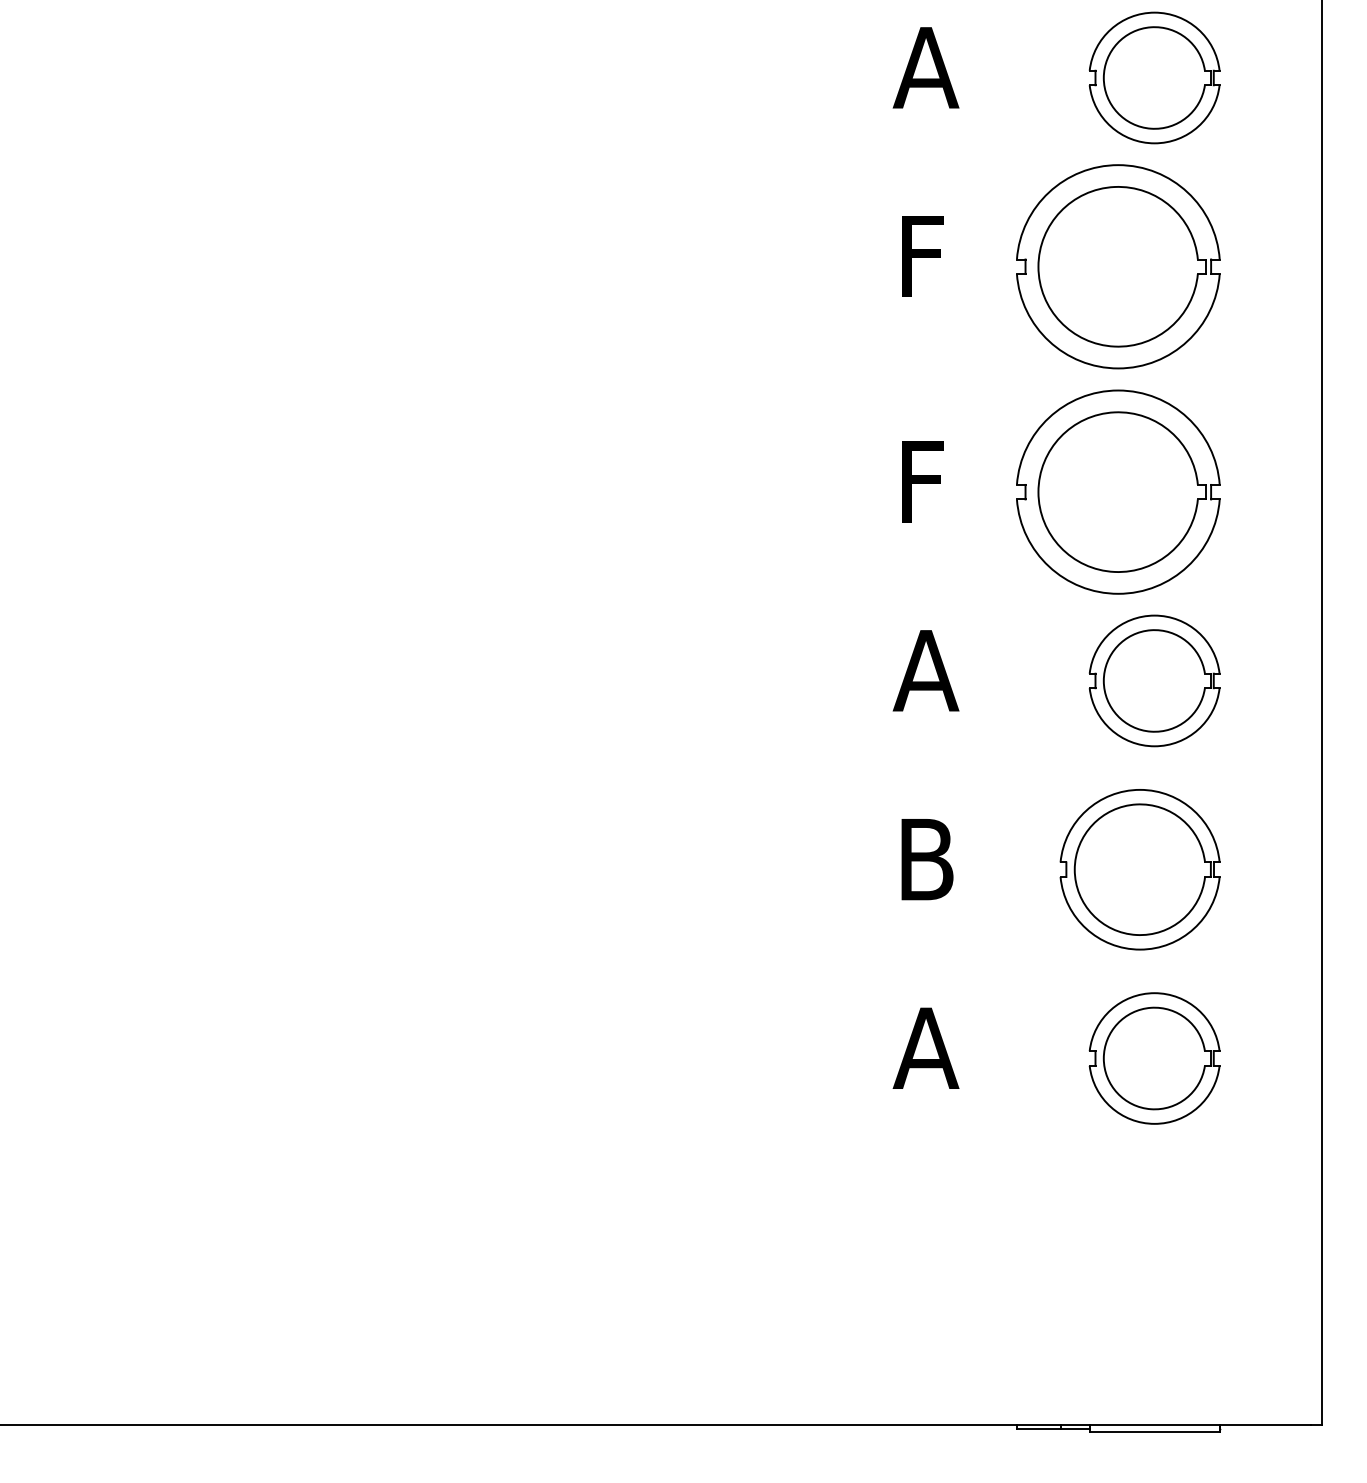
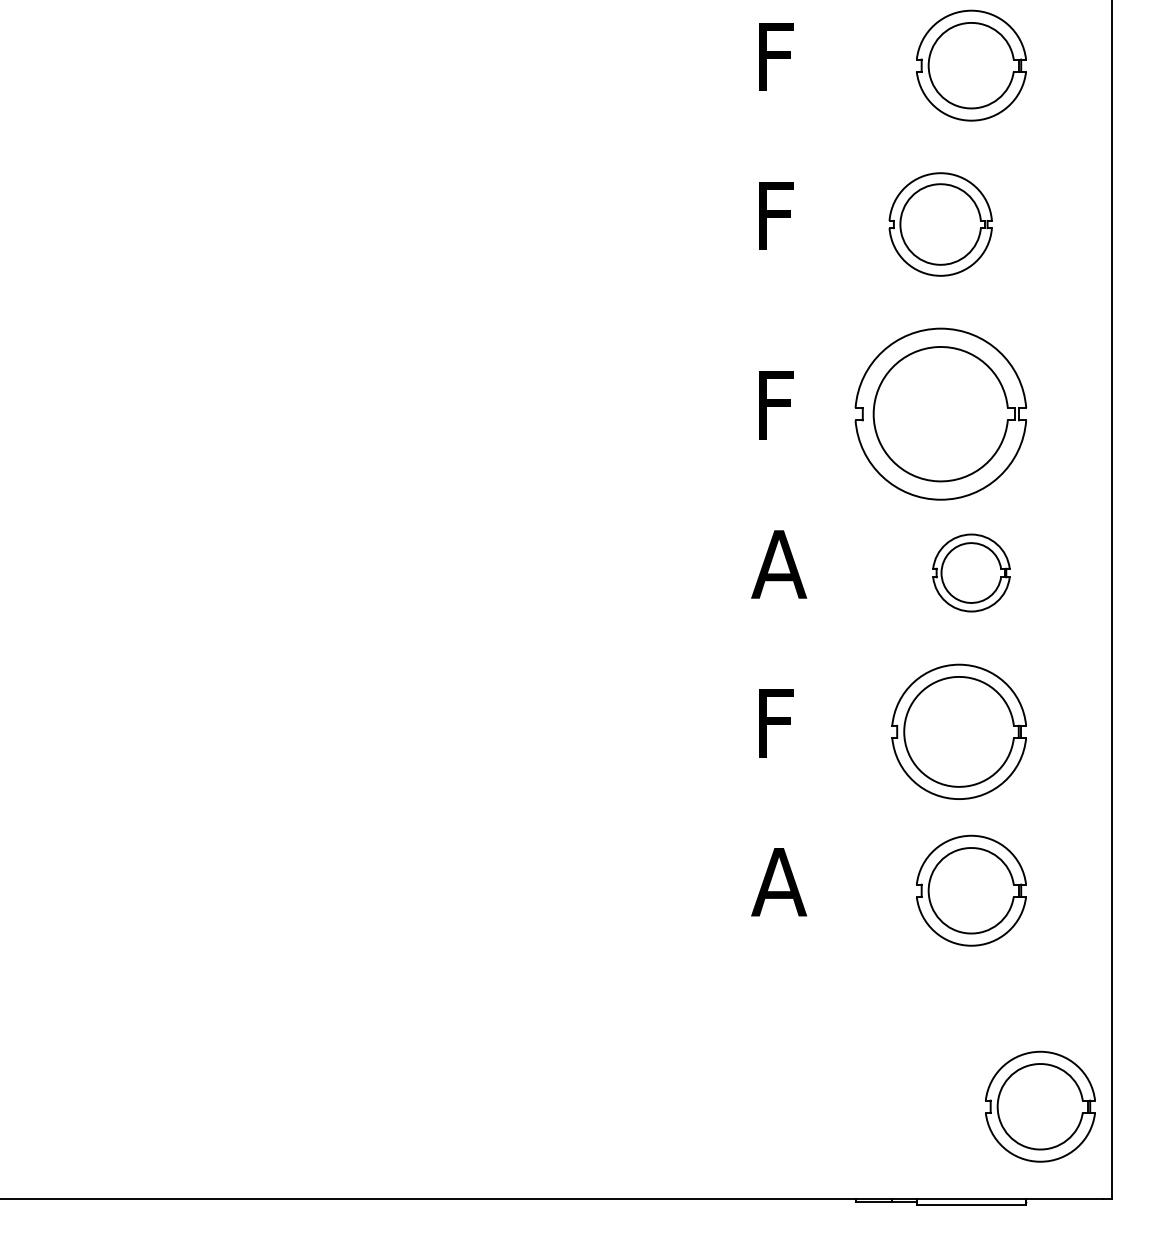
text: (926, 68) -> (779, 57), A -> F
part: (1117, 266) -> (940, 224), size x0.6
part: (1154, 680) -> (971, 572), size x0.7
text: (927, 859) -> (780, 723), B -> F
part: (1236, 1314) -> (1040, 1106), added

